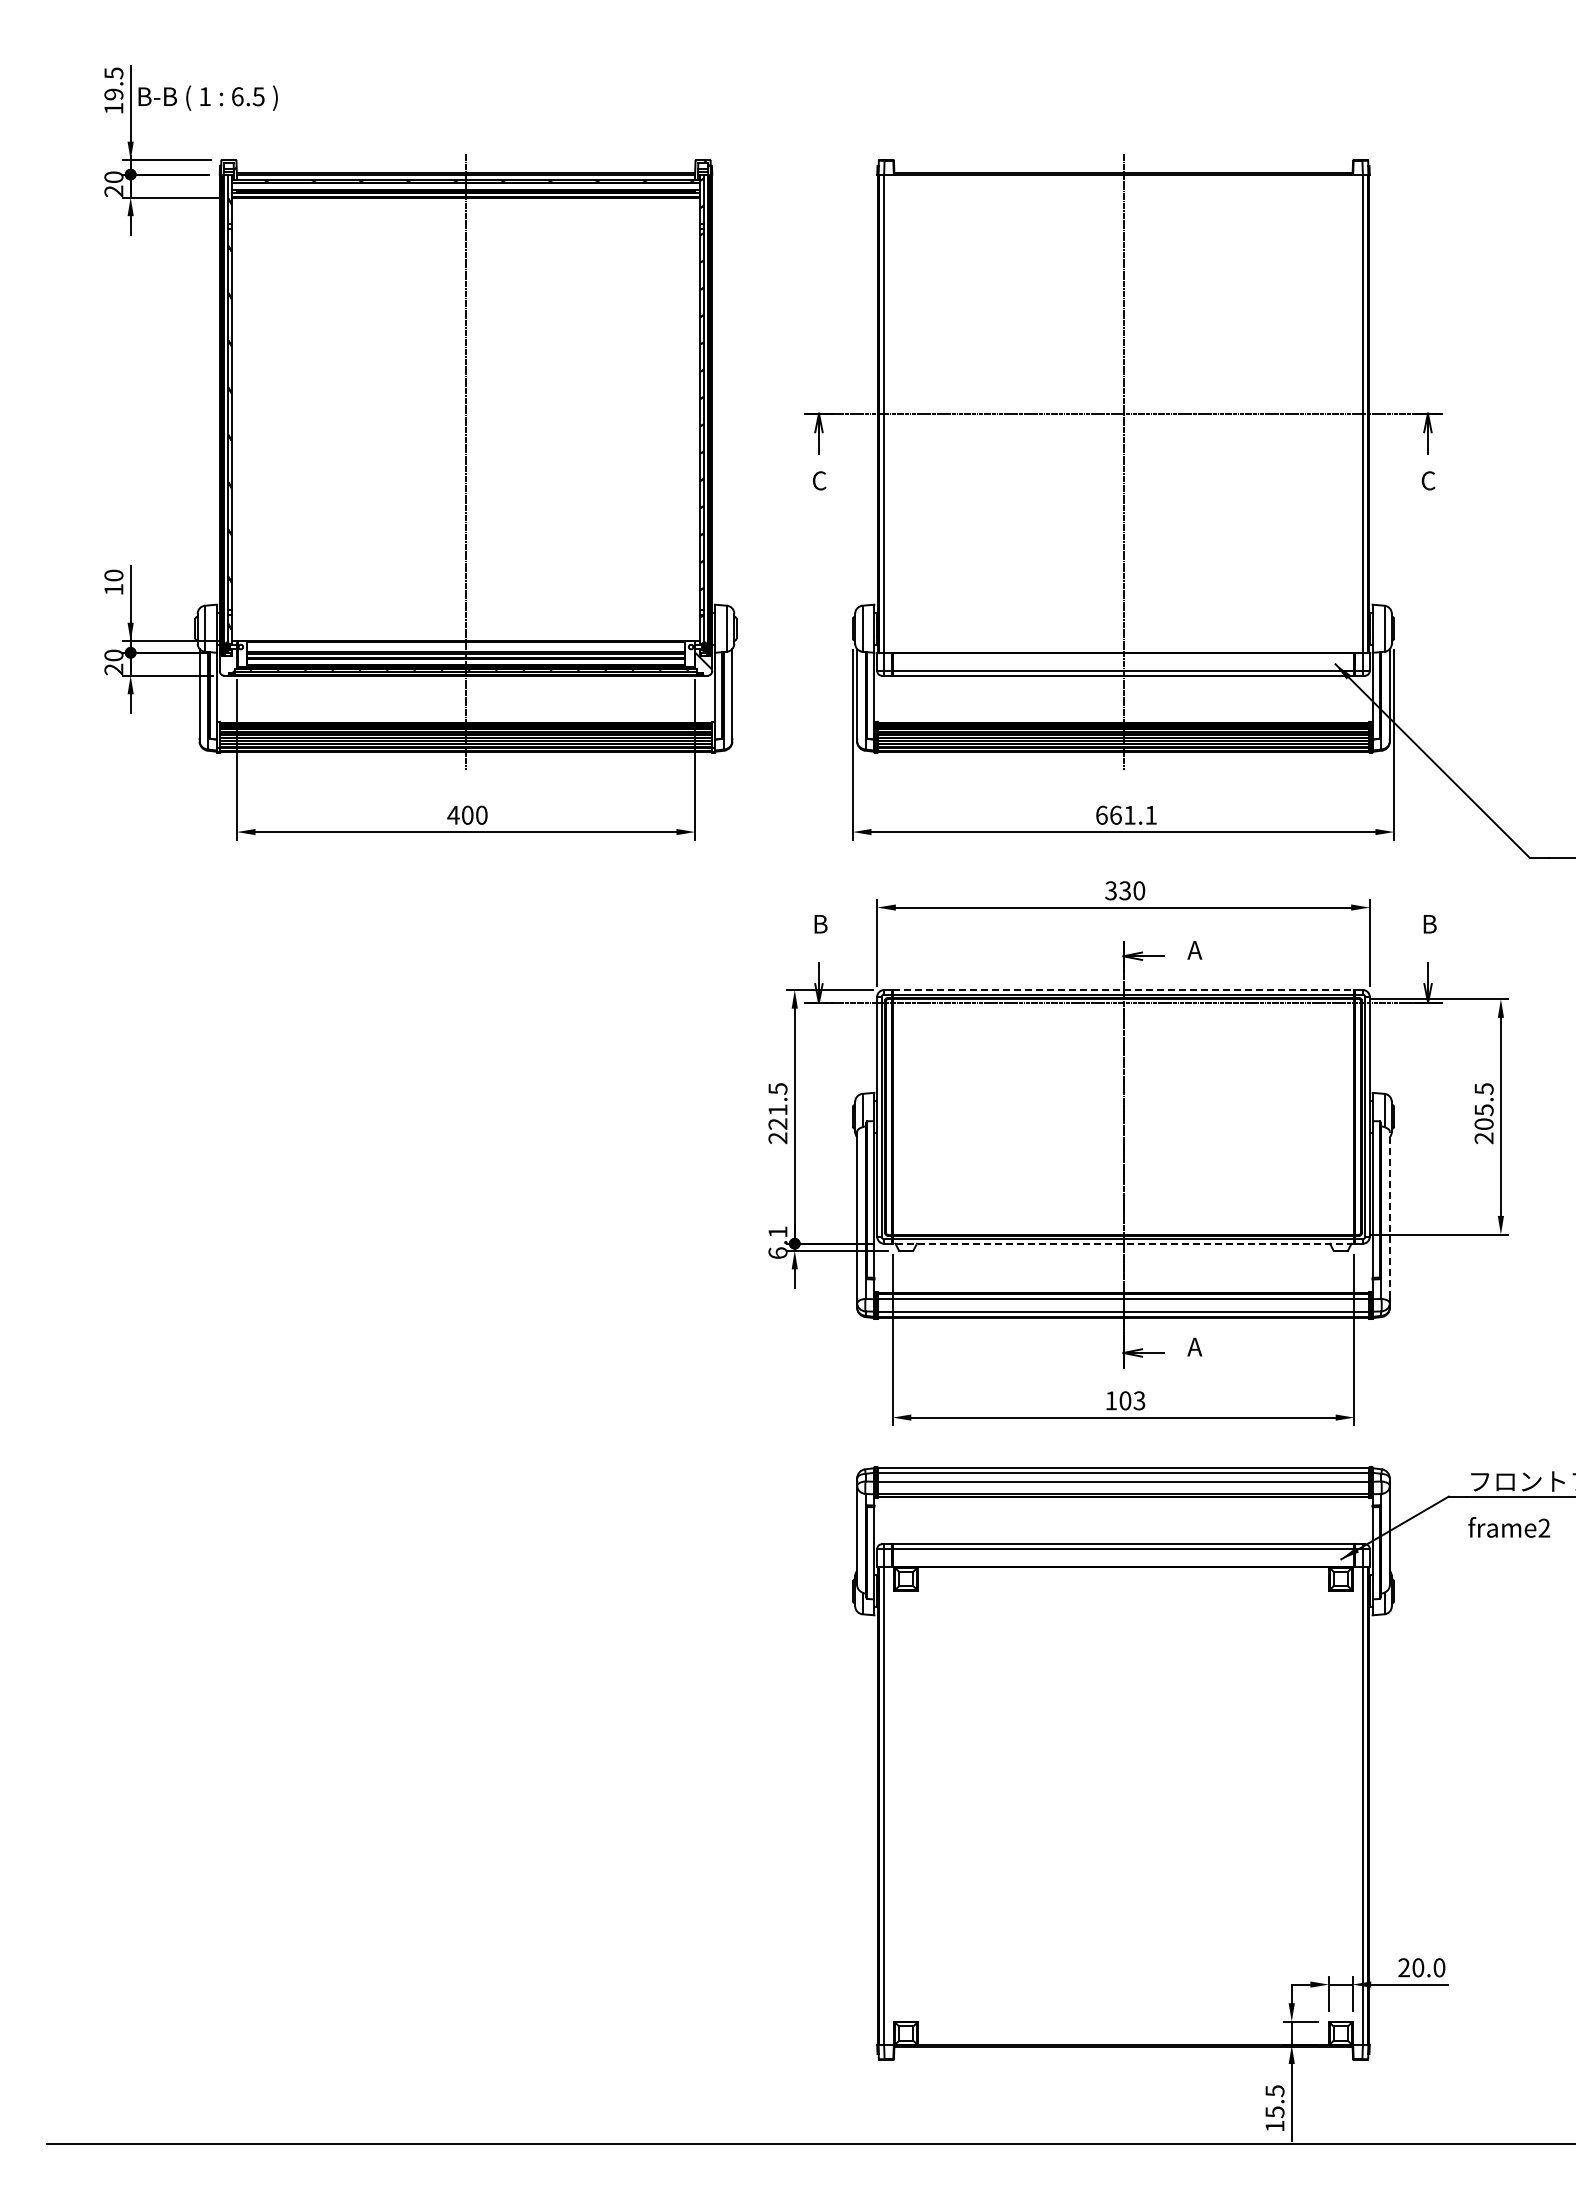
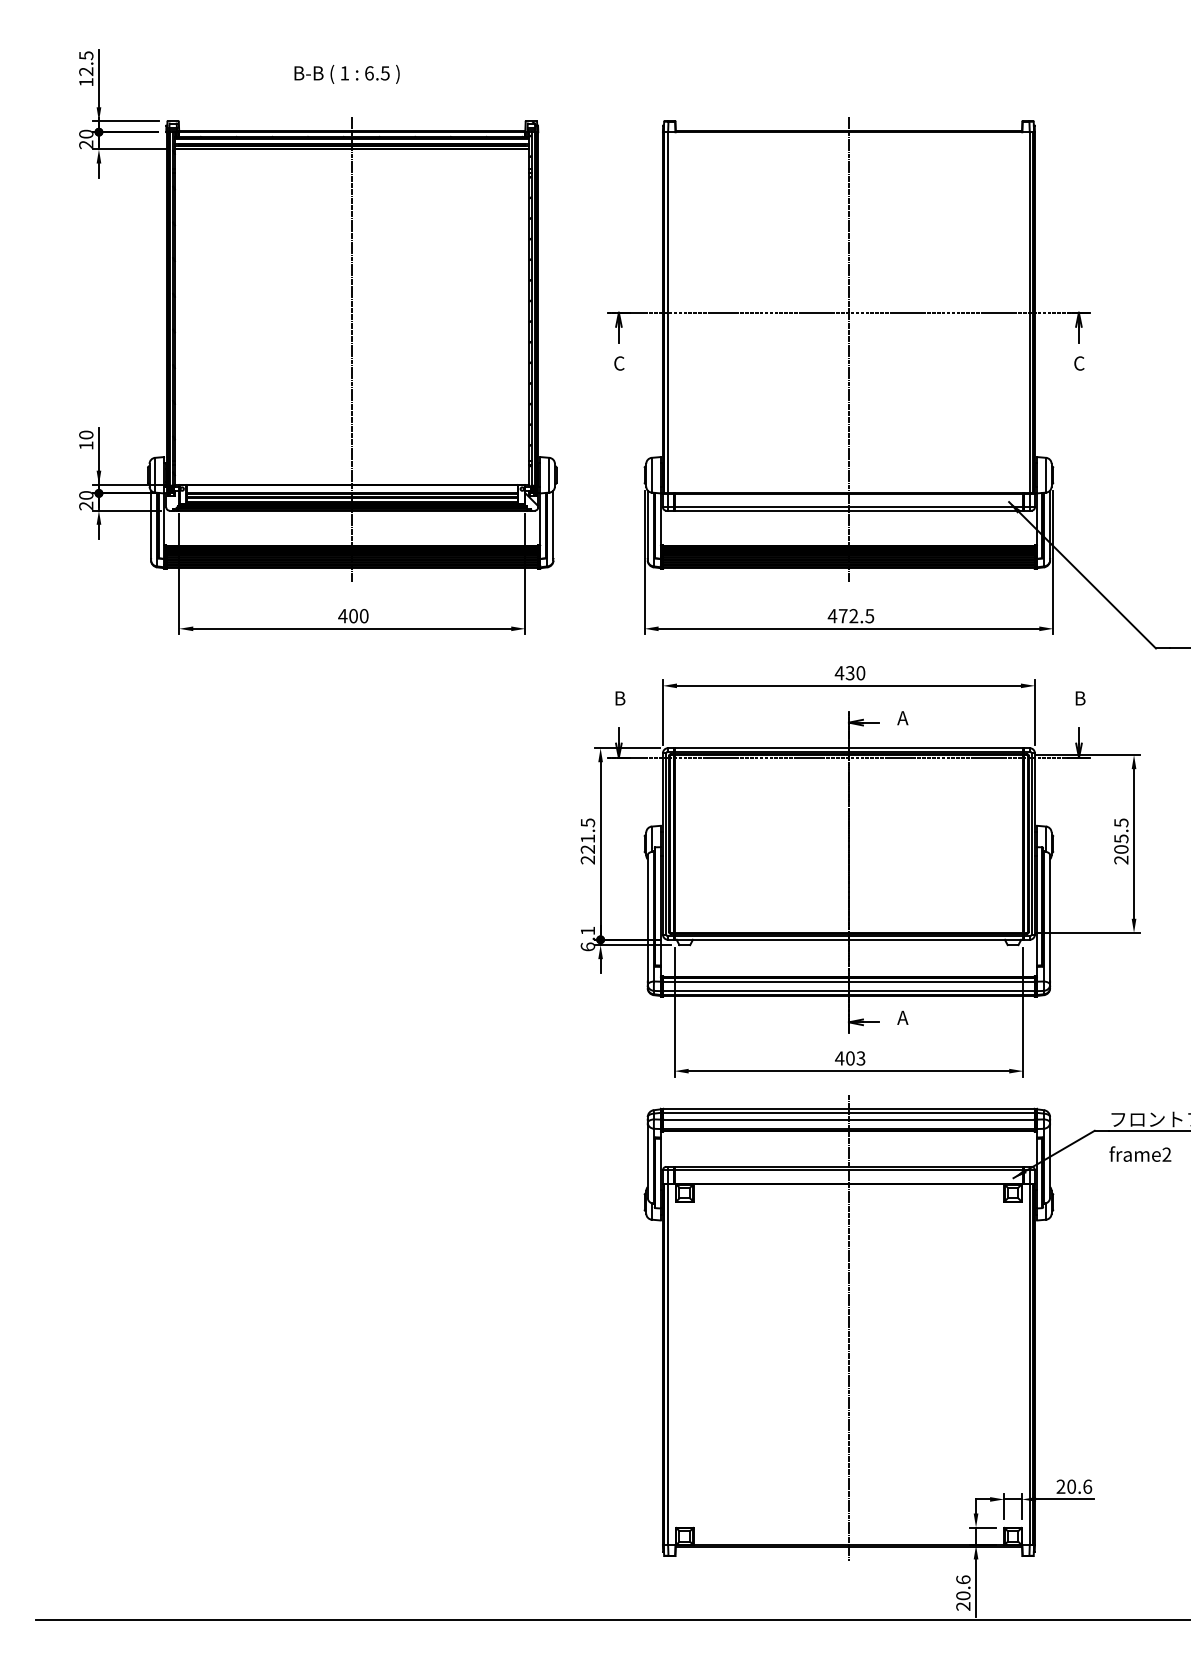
text: (113, 94) -> (85, 71), 19.5 -> 12.5
text: (207, 97) -> (346, 73), moved
text: (1125, 814) -> (850, 615), 661.1 -> 472.5
text: (1110, 890) -> (839, 672), 330 -> 430
line: (1123, 990) -> (848, 748), dashed -> solid
line: (1389, 1214) -> (1049, 917), dashed -> solid
line: (1123, 1243) -> (848, 939), dashed -> solid
text: (1110, 1400) -> (839, 1058), 103 -> 403
line: (1123, 1757) -> (848, 1327), added
text: (1439, 1967) -> (1087, 1486), 20.0 -> 20.6
text: (1274, 2108) -> (963, 1593), 15.5 -> 20.6

